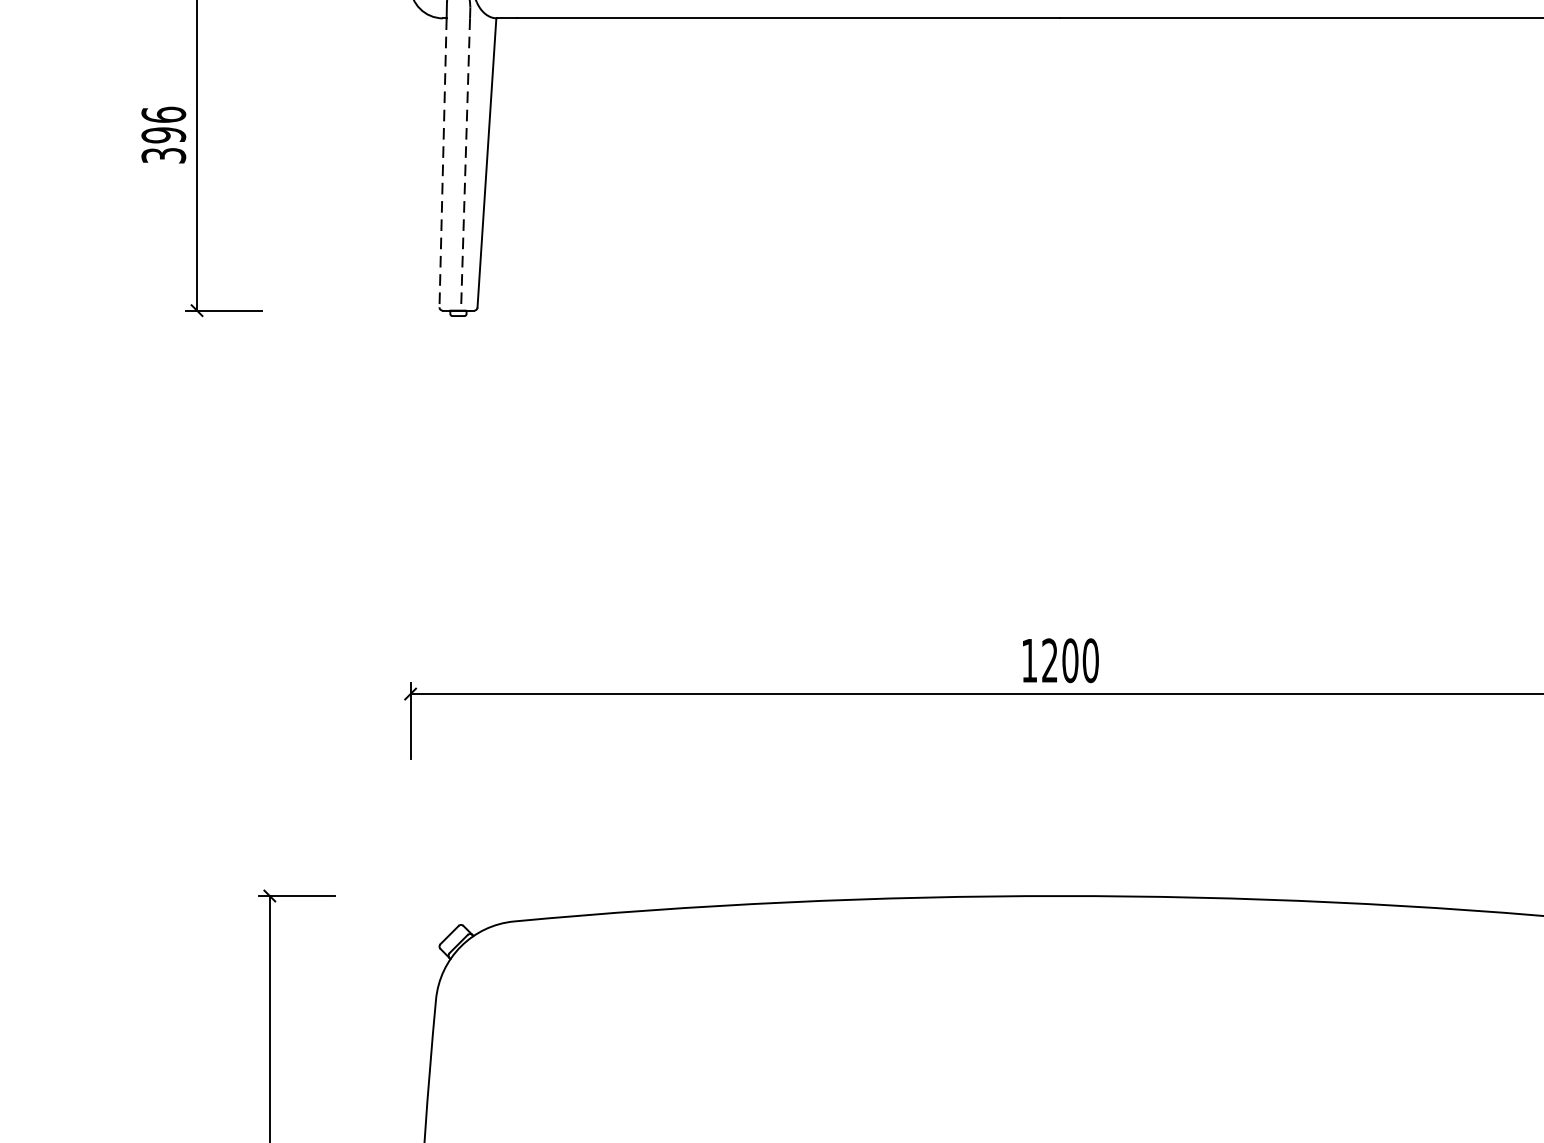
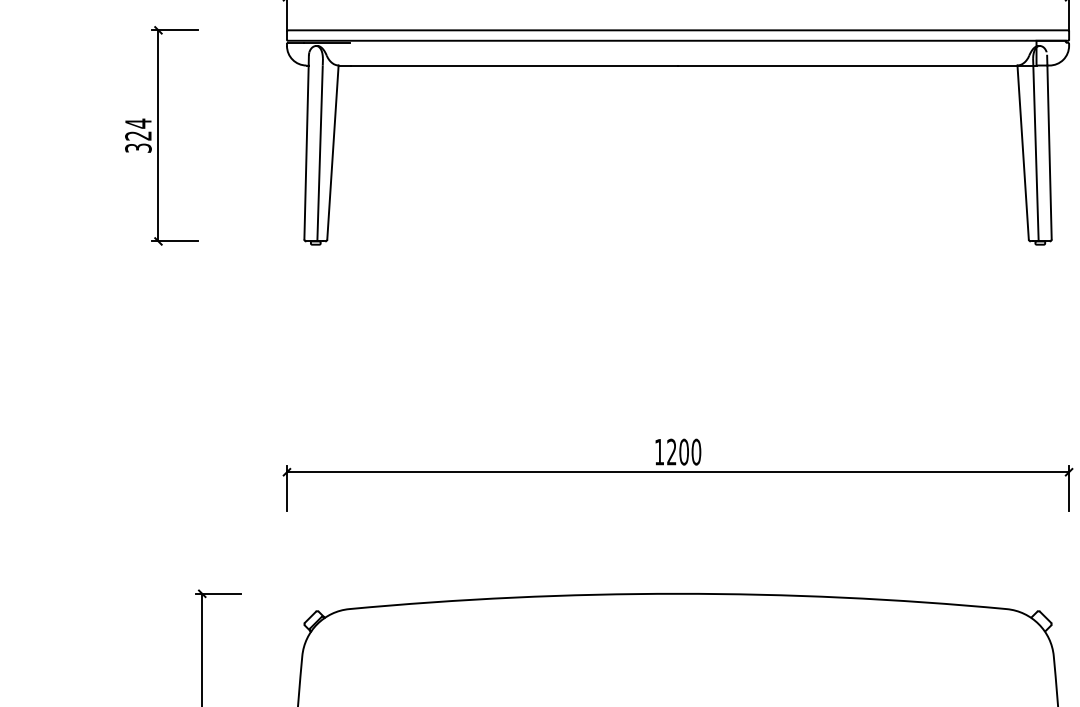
text: (163, 124) -> (138, 129), 396 -> 324
line: (442, 162) -> (306, 152), dashed -> solid
line: (466, 164) -> (320, 153), dashed -> solid

